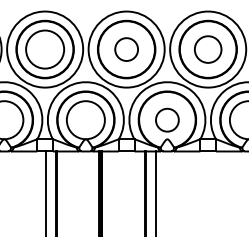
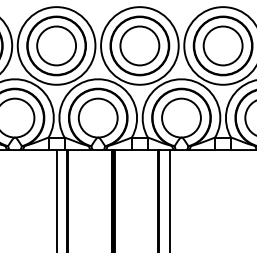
circle: (126, 49) -> (139, 45), size x1.67
circle: (207, 49) -> (222, 45), size x1.43
circle: (167, 119) -> (181, 117), size x1.67

